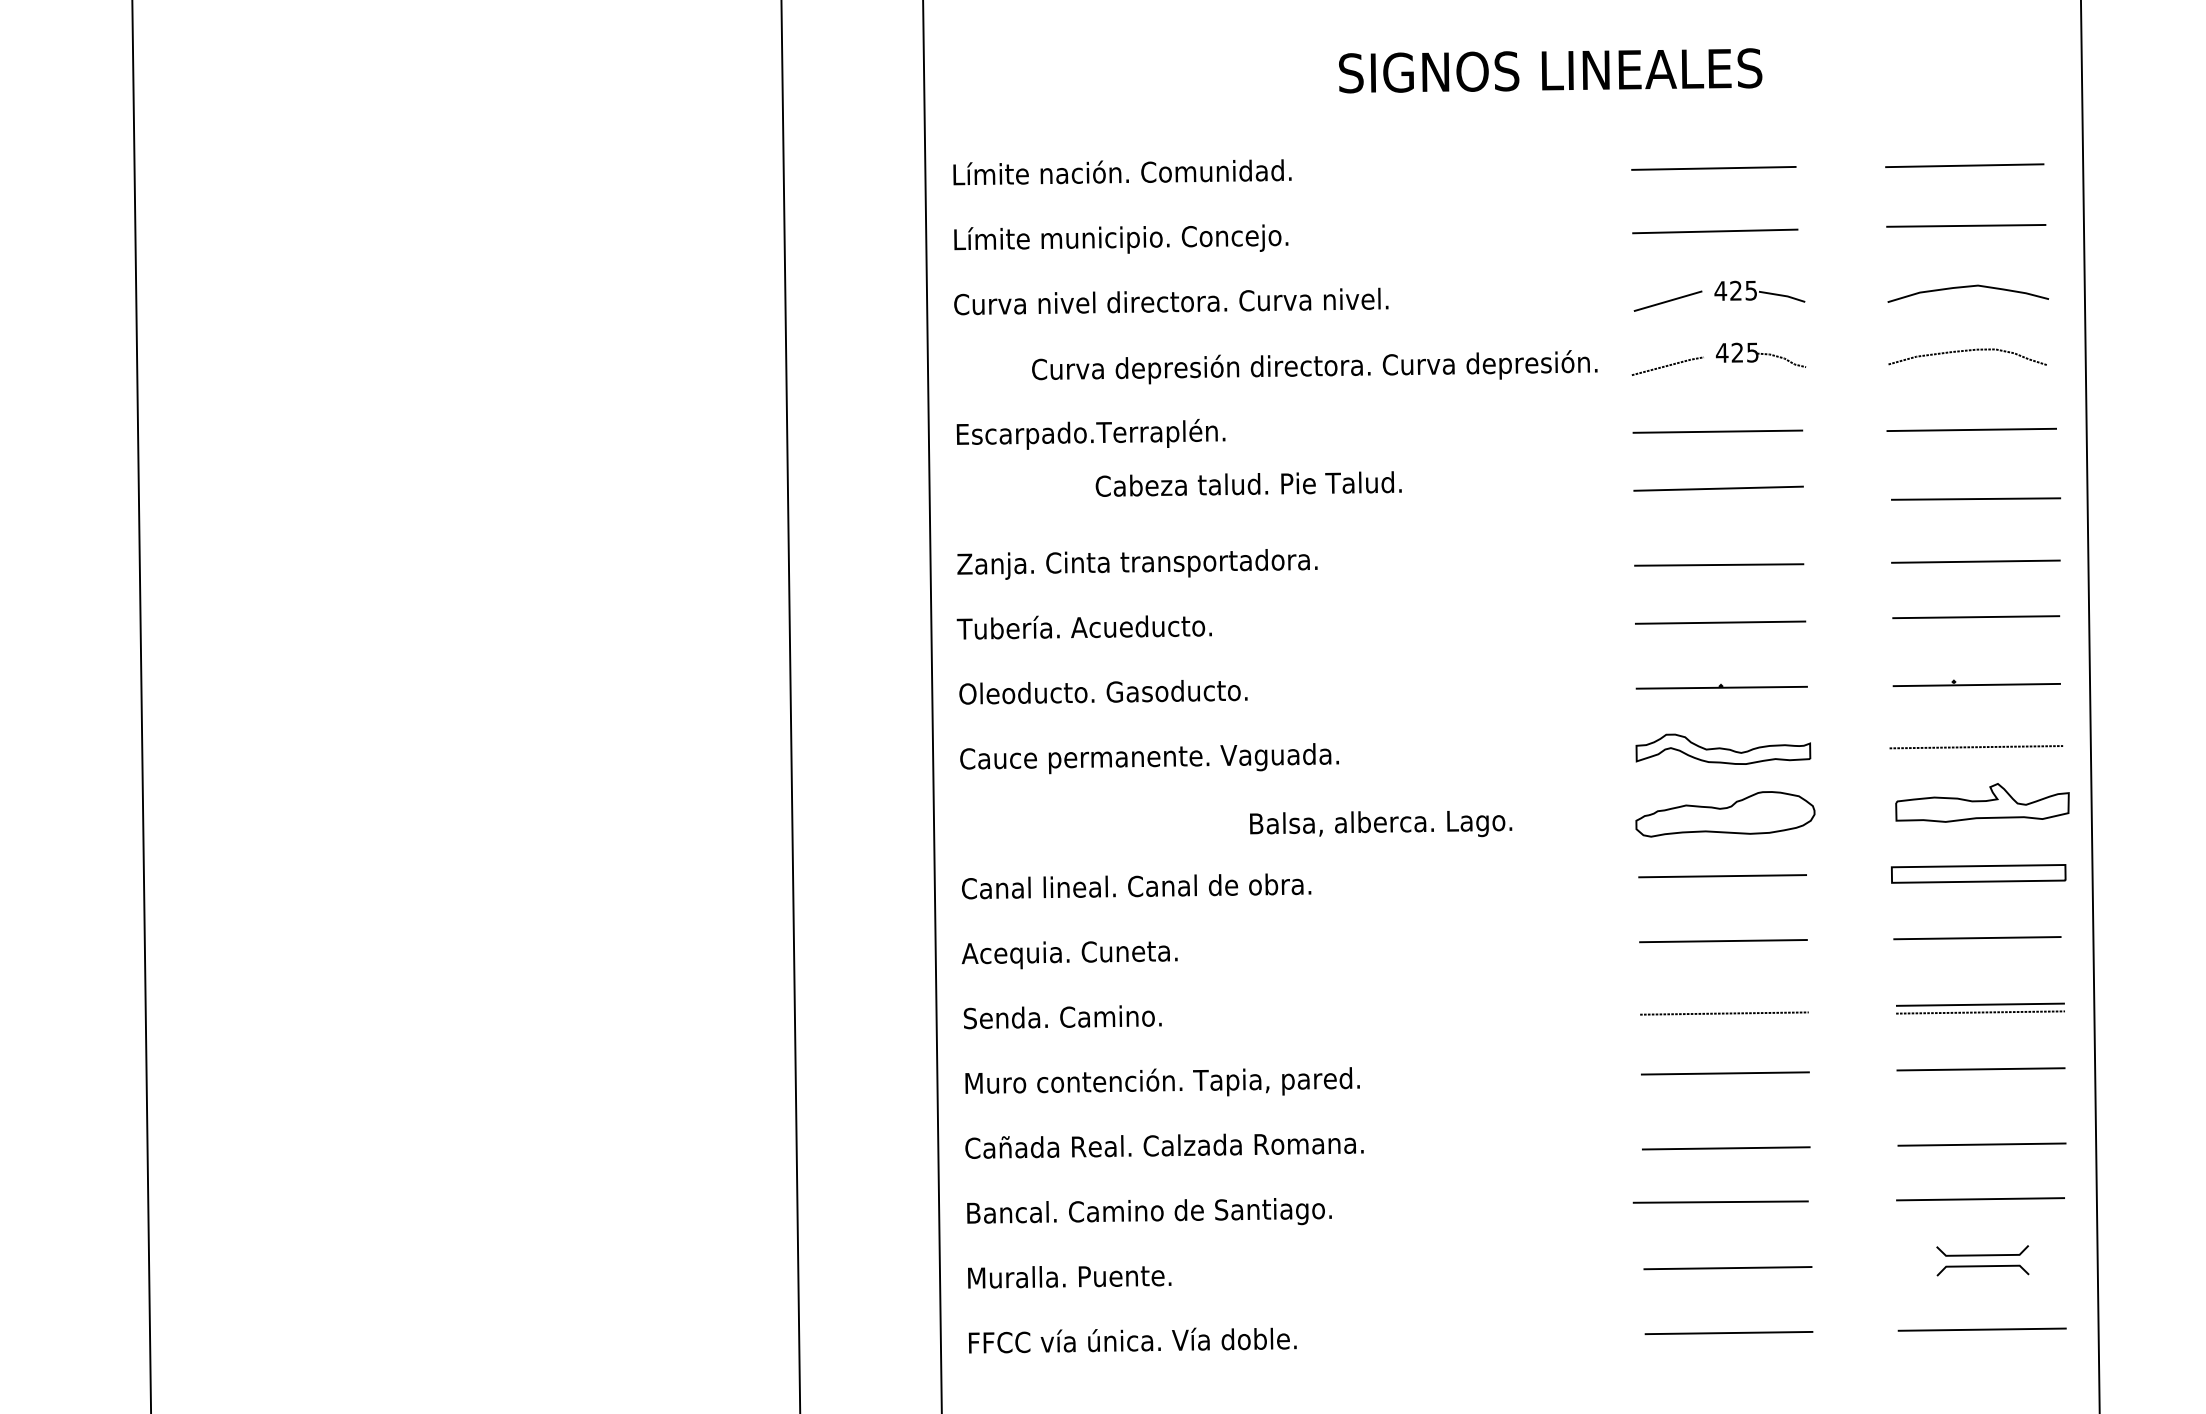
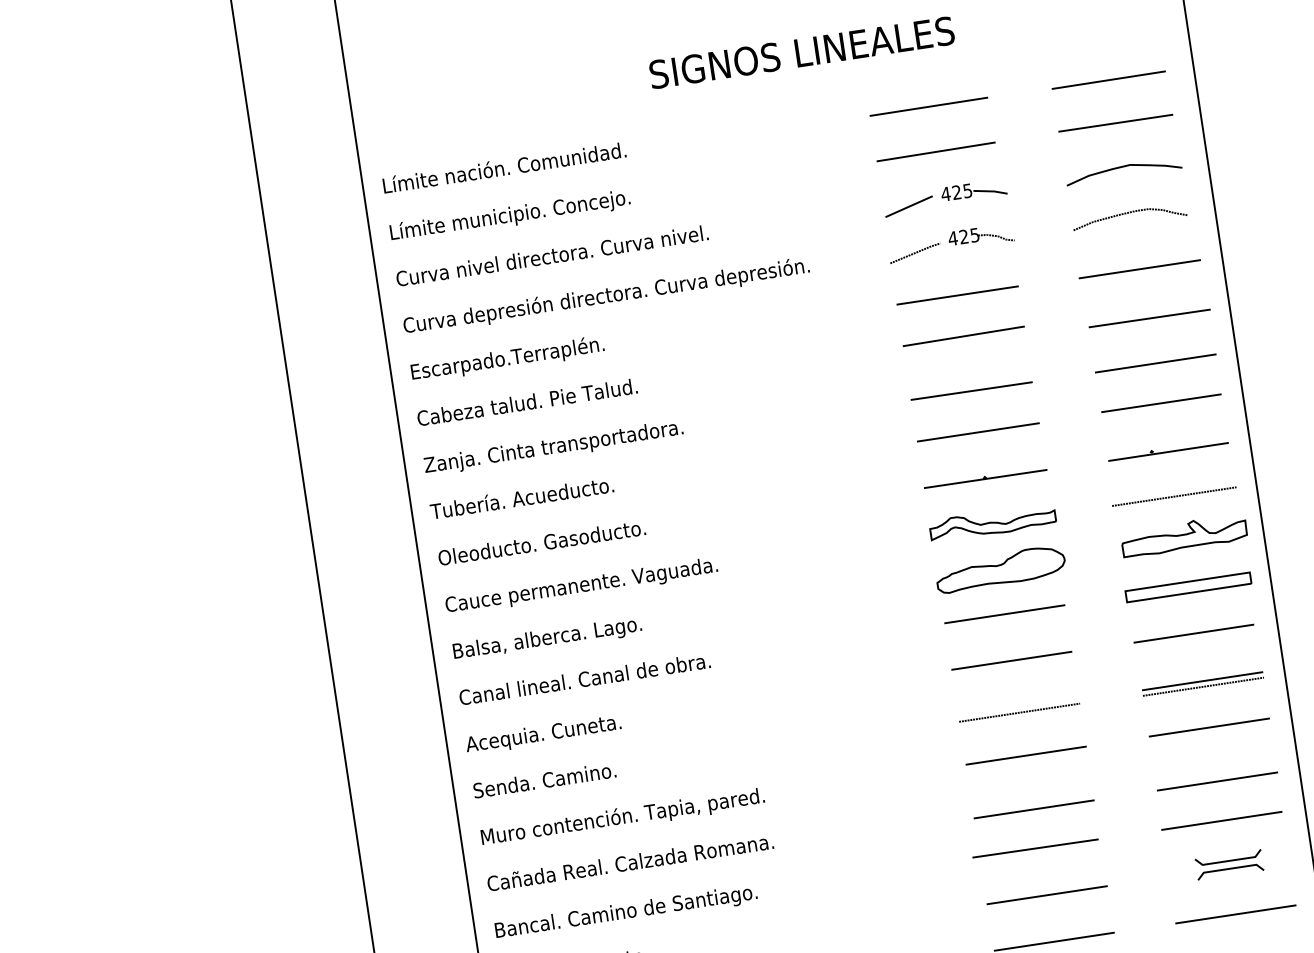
text: (1314, 367) -> (606, 296), moved
text: (1248, 483) -> (527, 401), moved
text: (1381, 824) -> (547, 639), moved

